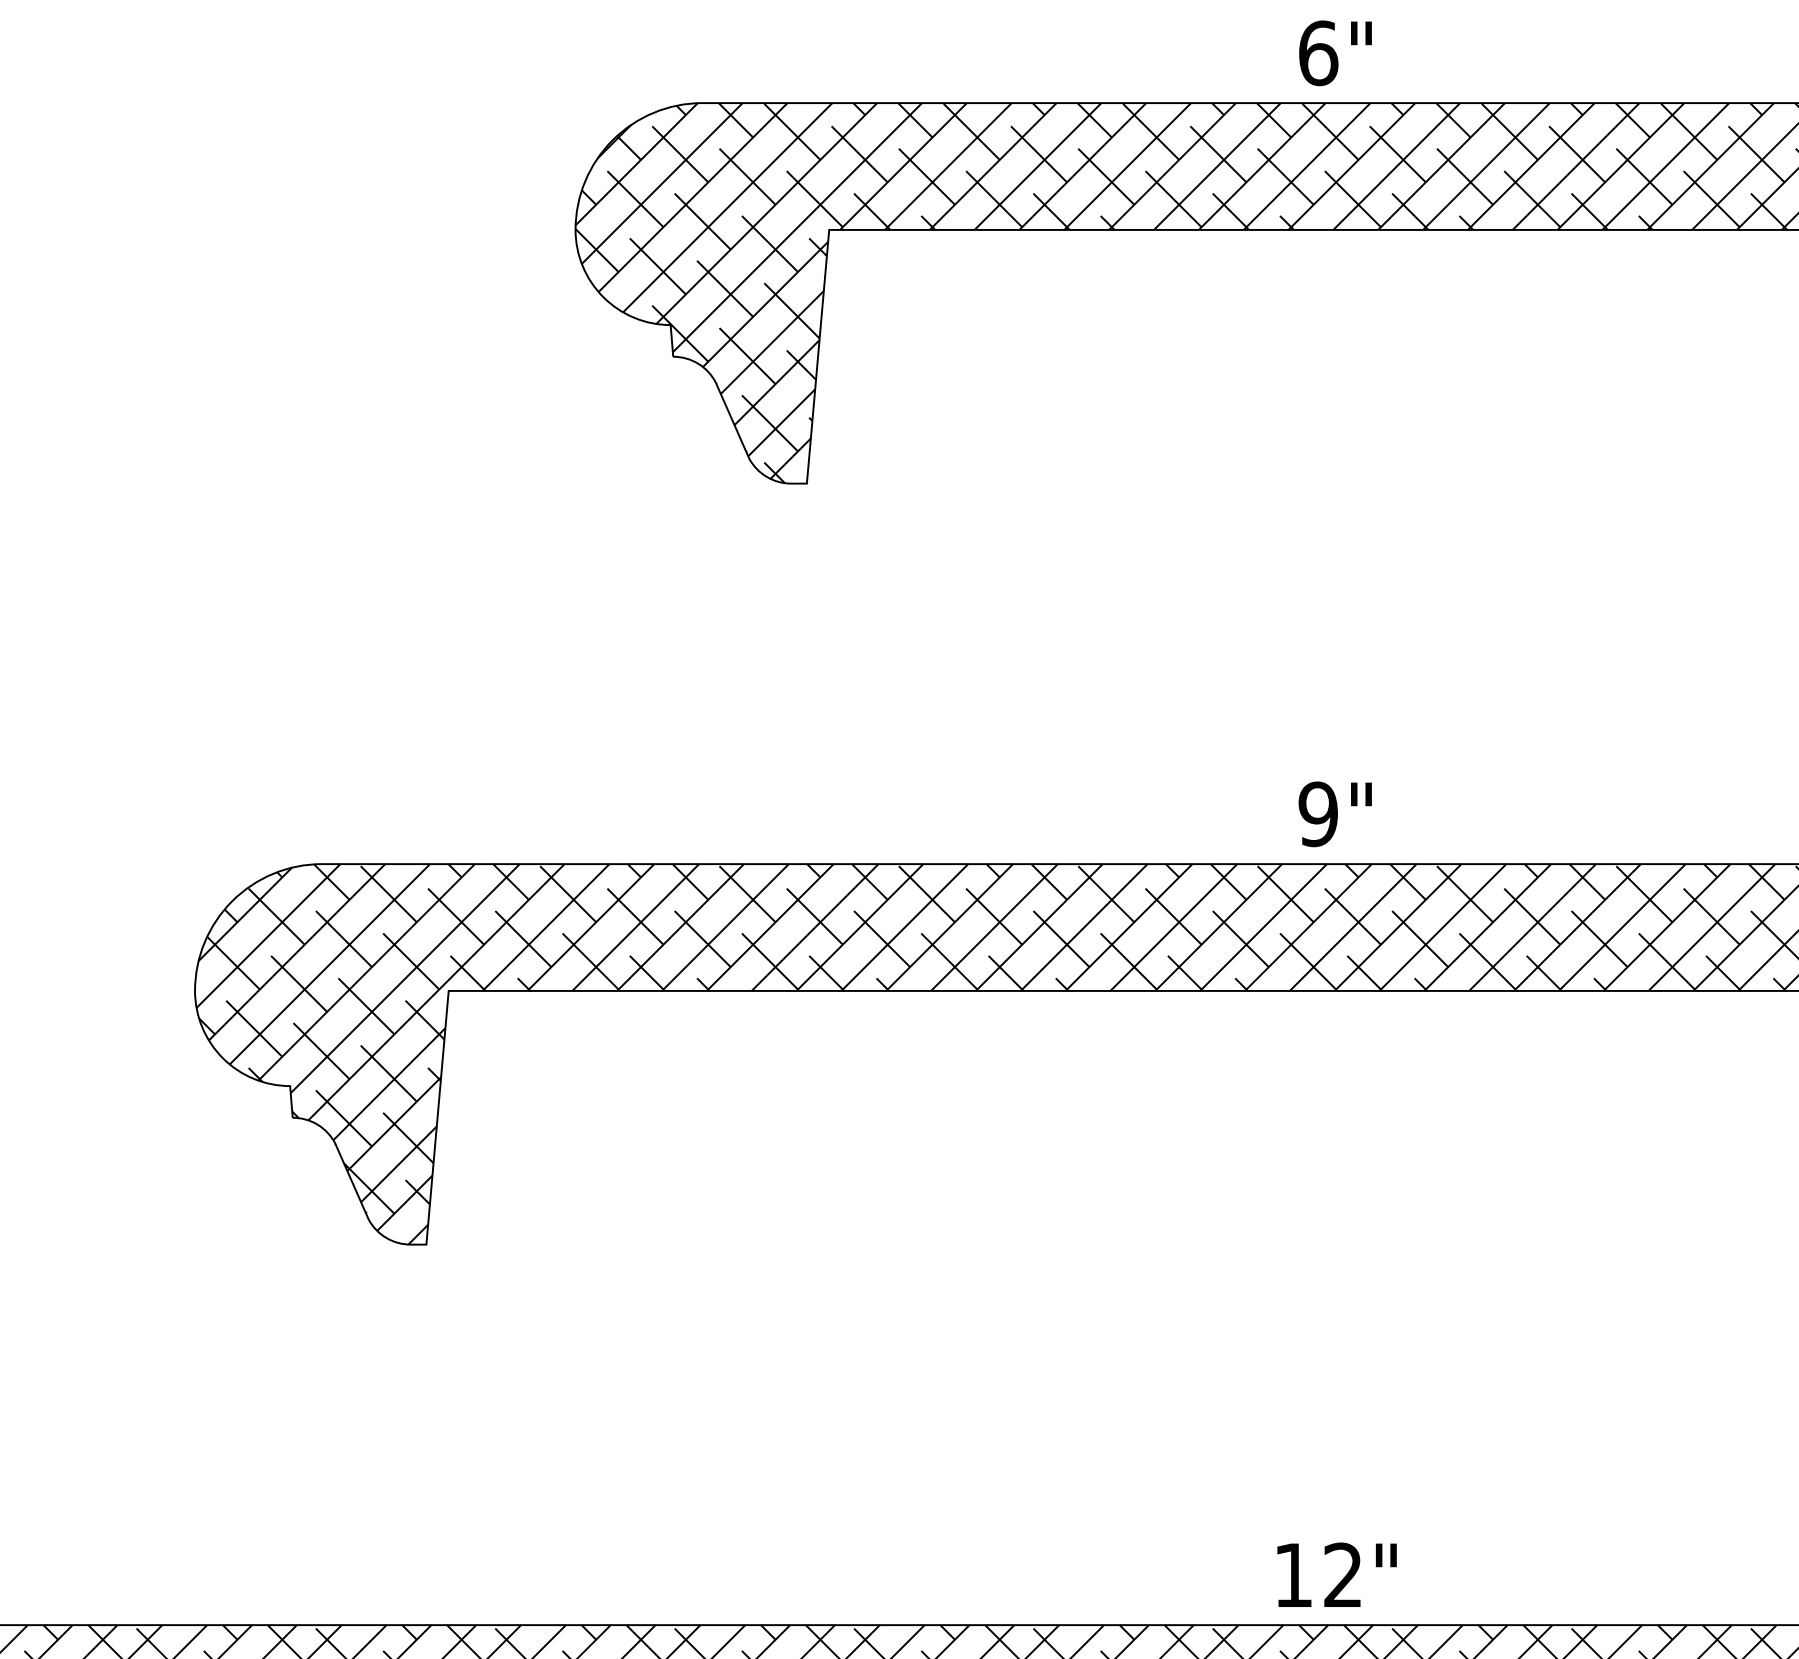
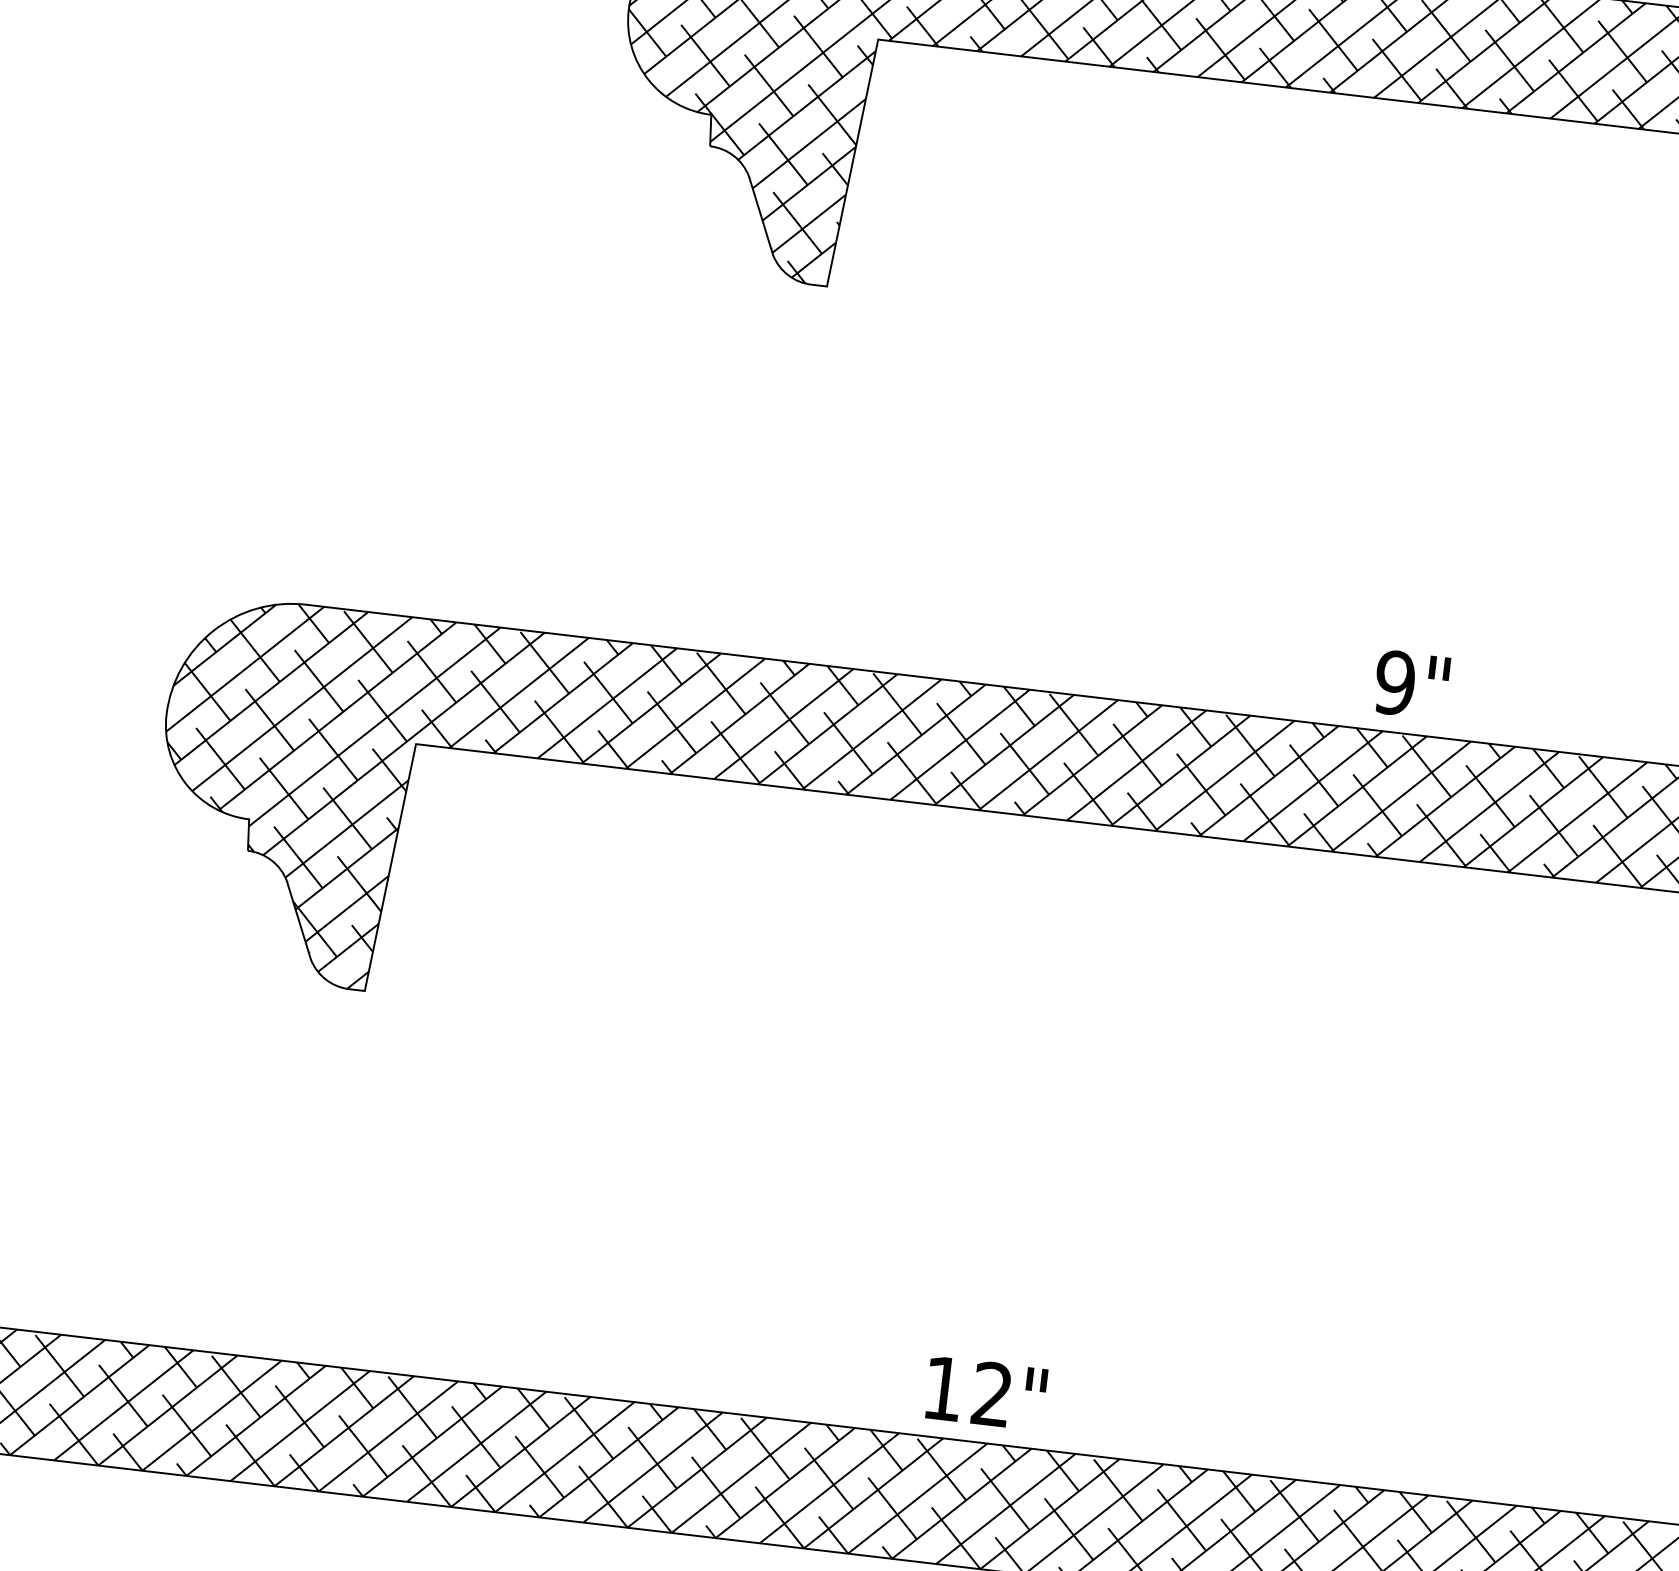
text: (1334, 814) -> (1410, 685), moved
text: (1336, 1574) -> (985, 1392), moved

